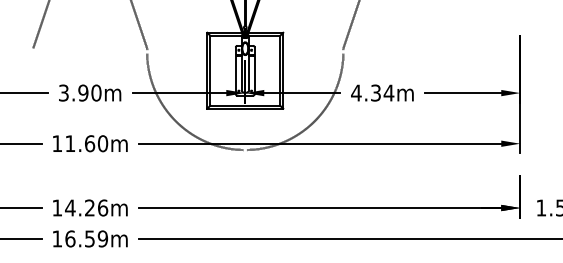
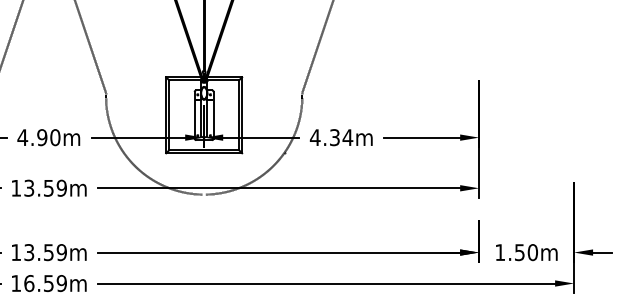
text: (63, 92) -> (22, 137), 3.90m -> 4.90m
text: (86, 142) -> (45, 187), 11.60m -> 13.59m
text: (86, 207) -> (45, 252), 14.26m -> 13.59m

